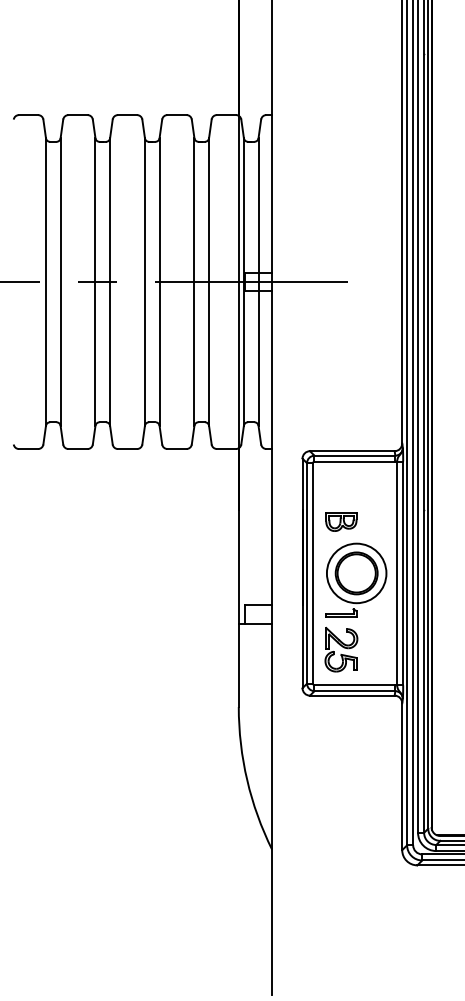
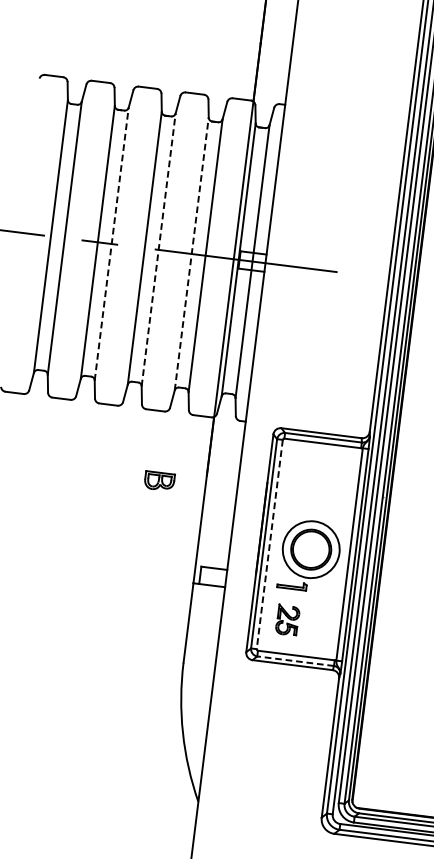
line: (110, 282) -> (112, 244), solid -> dashed
line: (159, 282) -> (158, 250), solid -> dashed
line: (194, 282) -> (191, 254), solid -> dashed
part: (341, 521) -> (159, 480), moved
line: (312, 573) -> (269, 544), solid -> dashed
part: (341, 649) -> (287, 620), size x0.7
line: (354, 691) -> (295, 661), solid -> dashed

